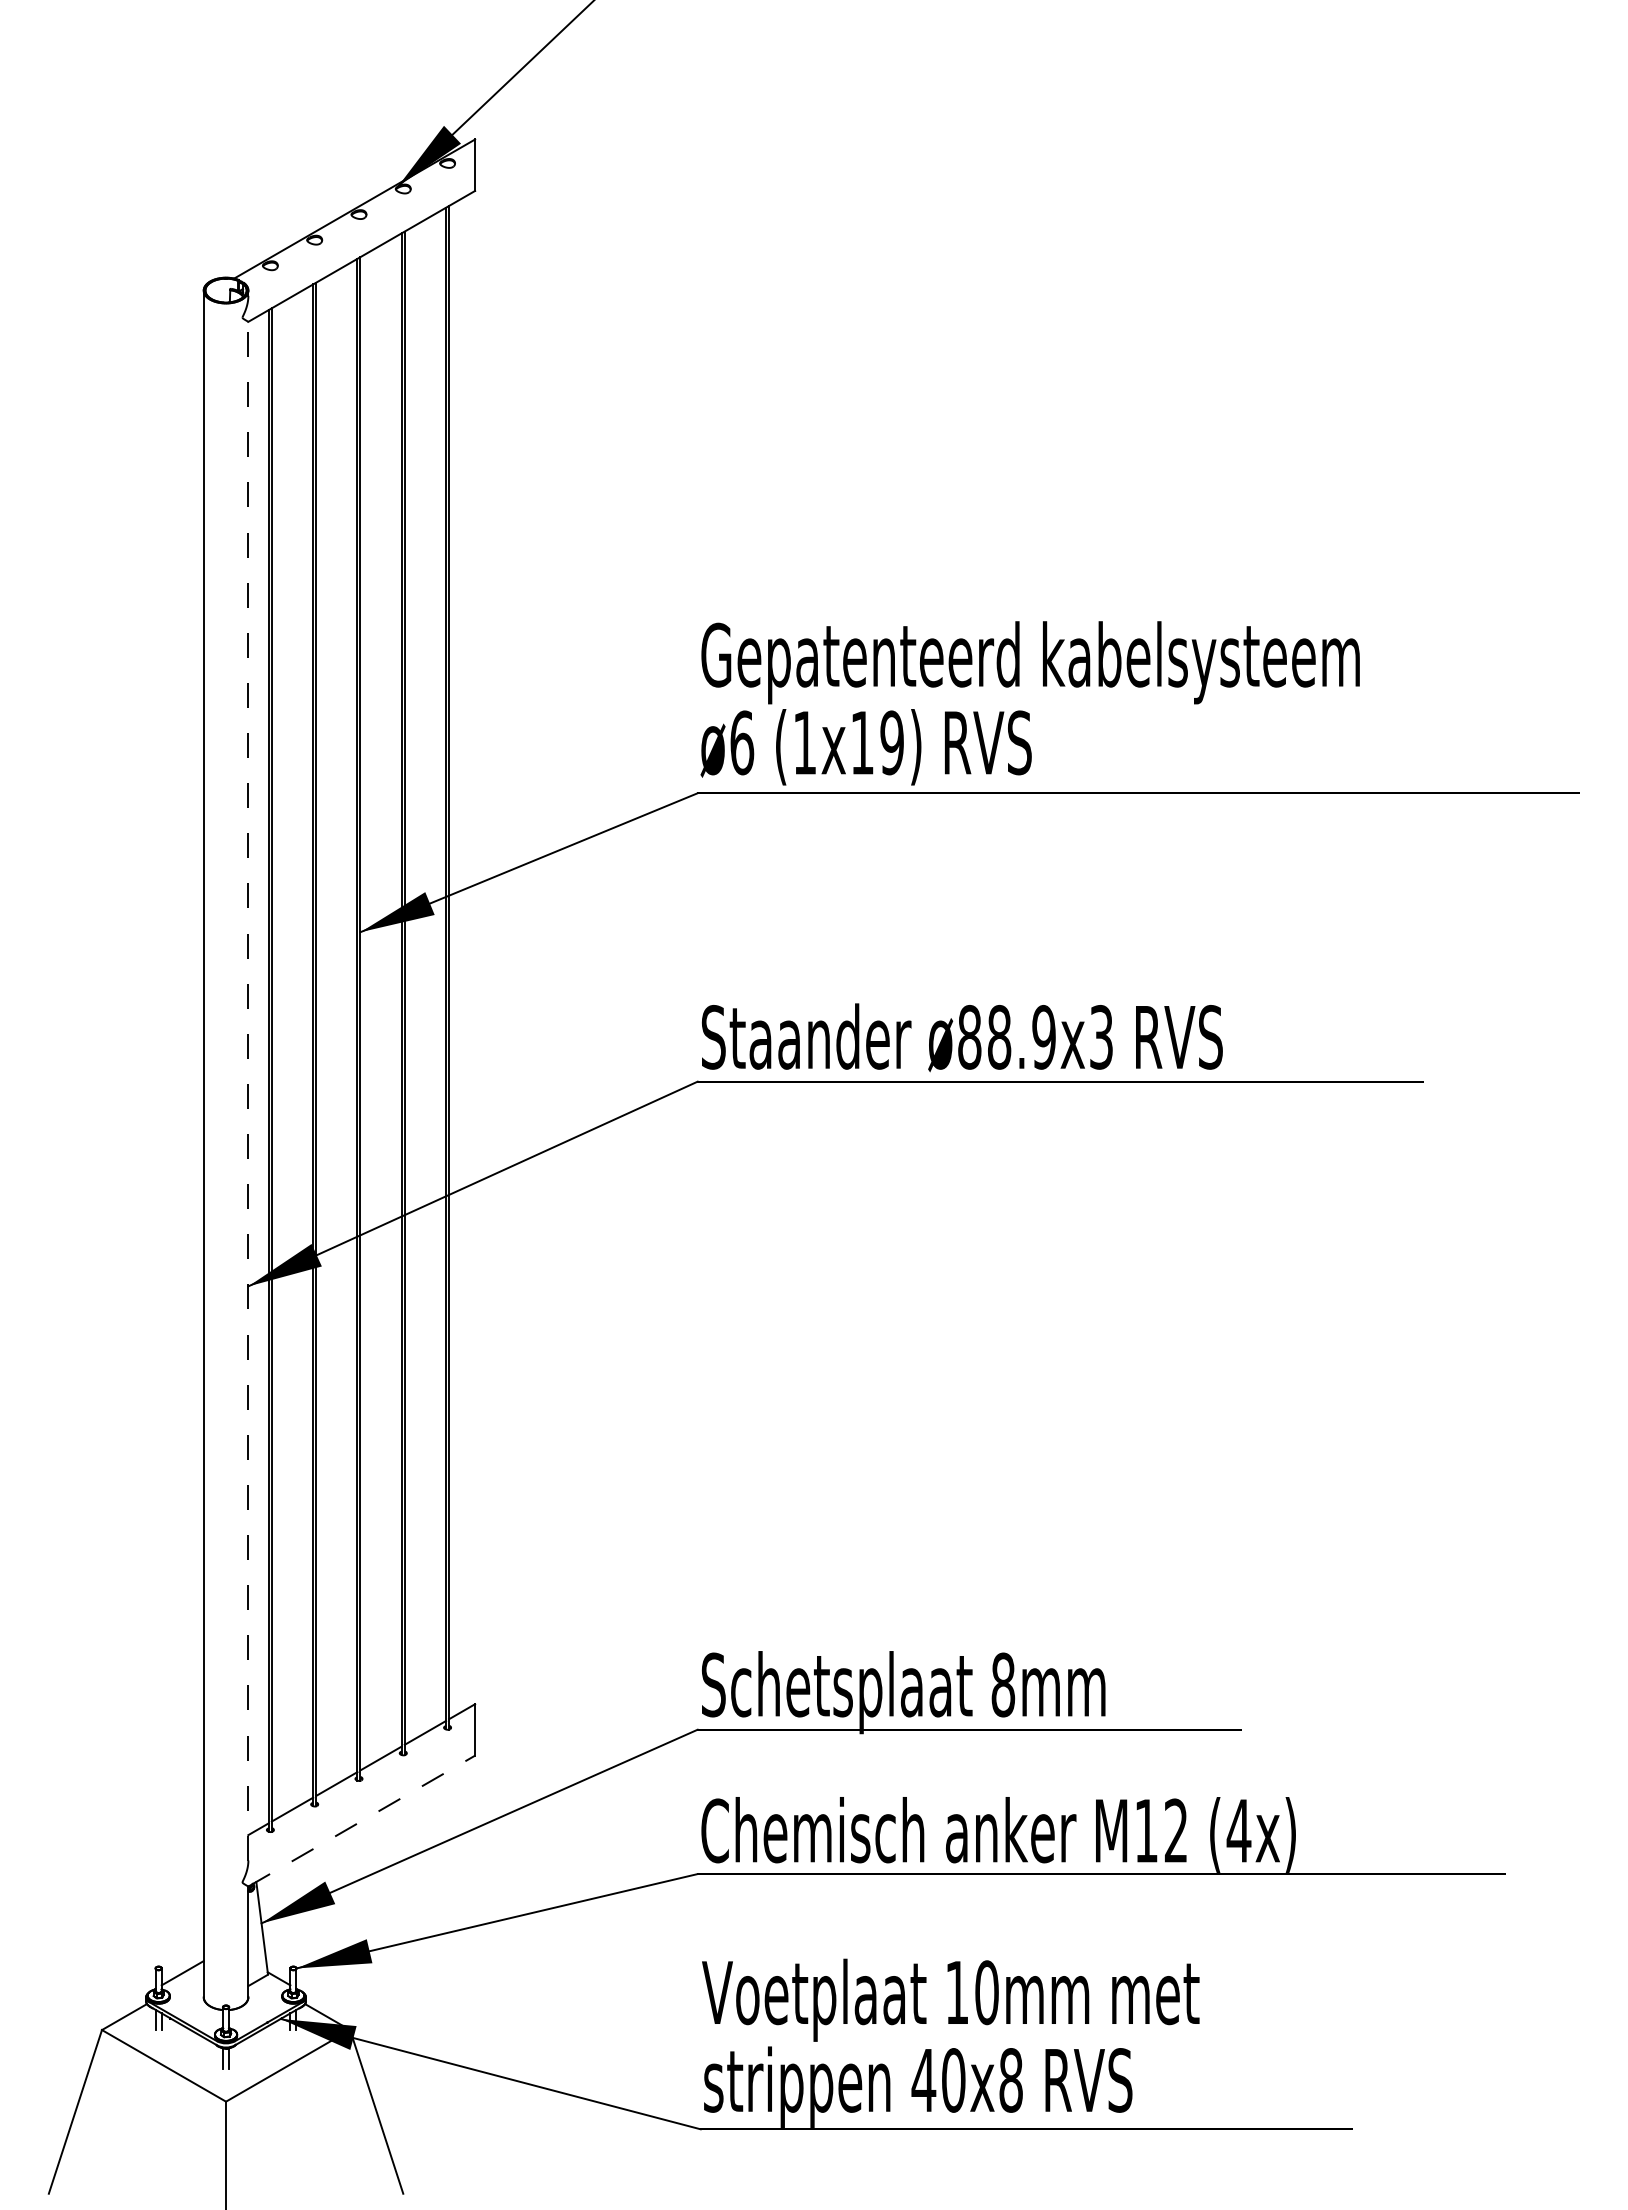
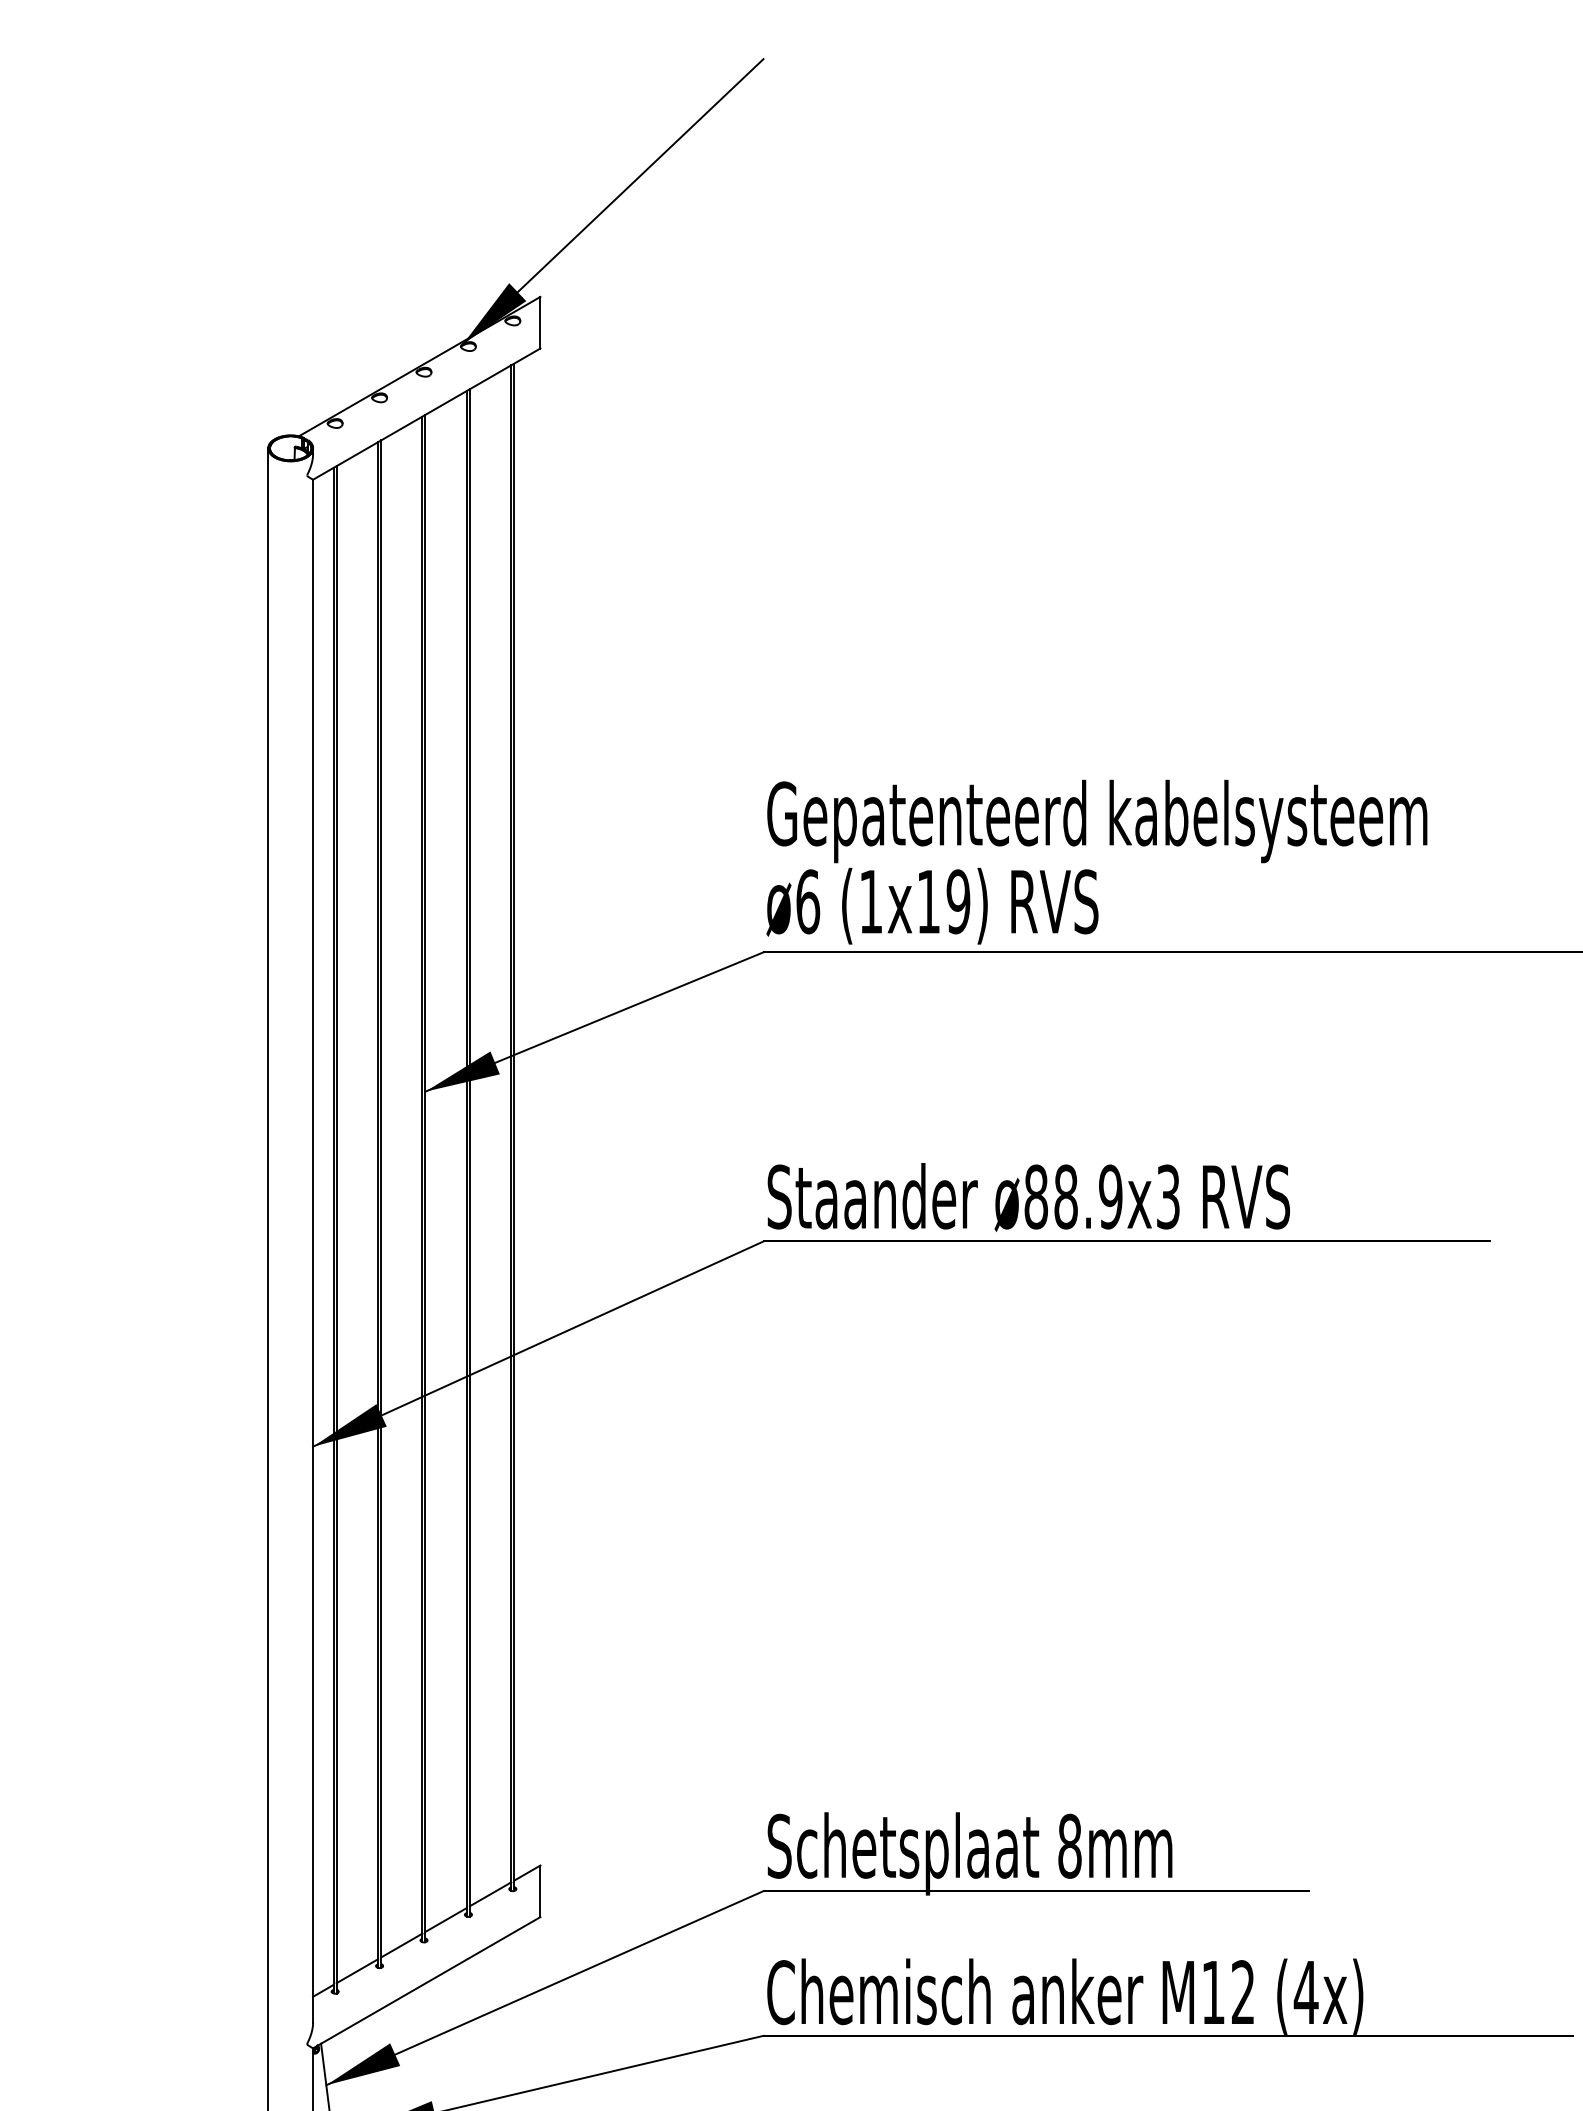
line: (248, 1090) -> (313, 1250), dashed -> solid
line: (361, 1821) -> (426, 1983), dashed -> solid

